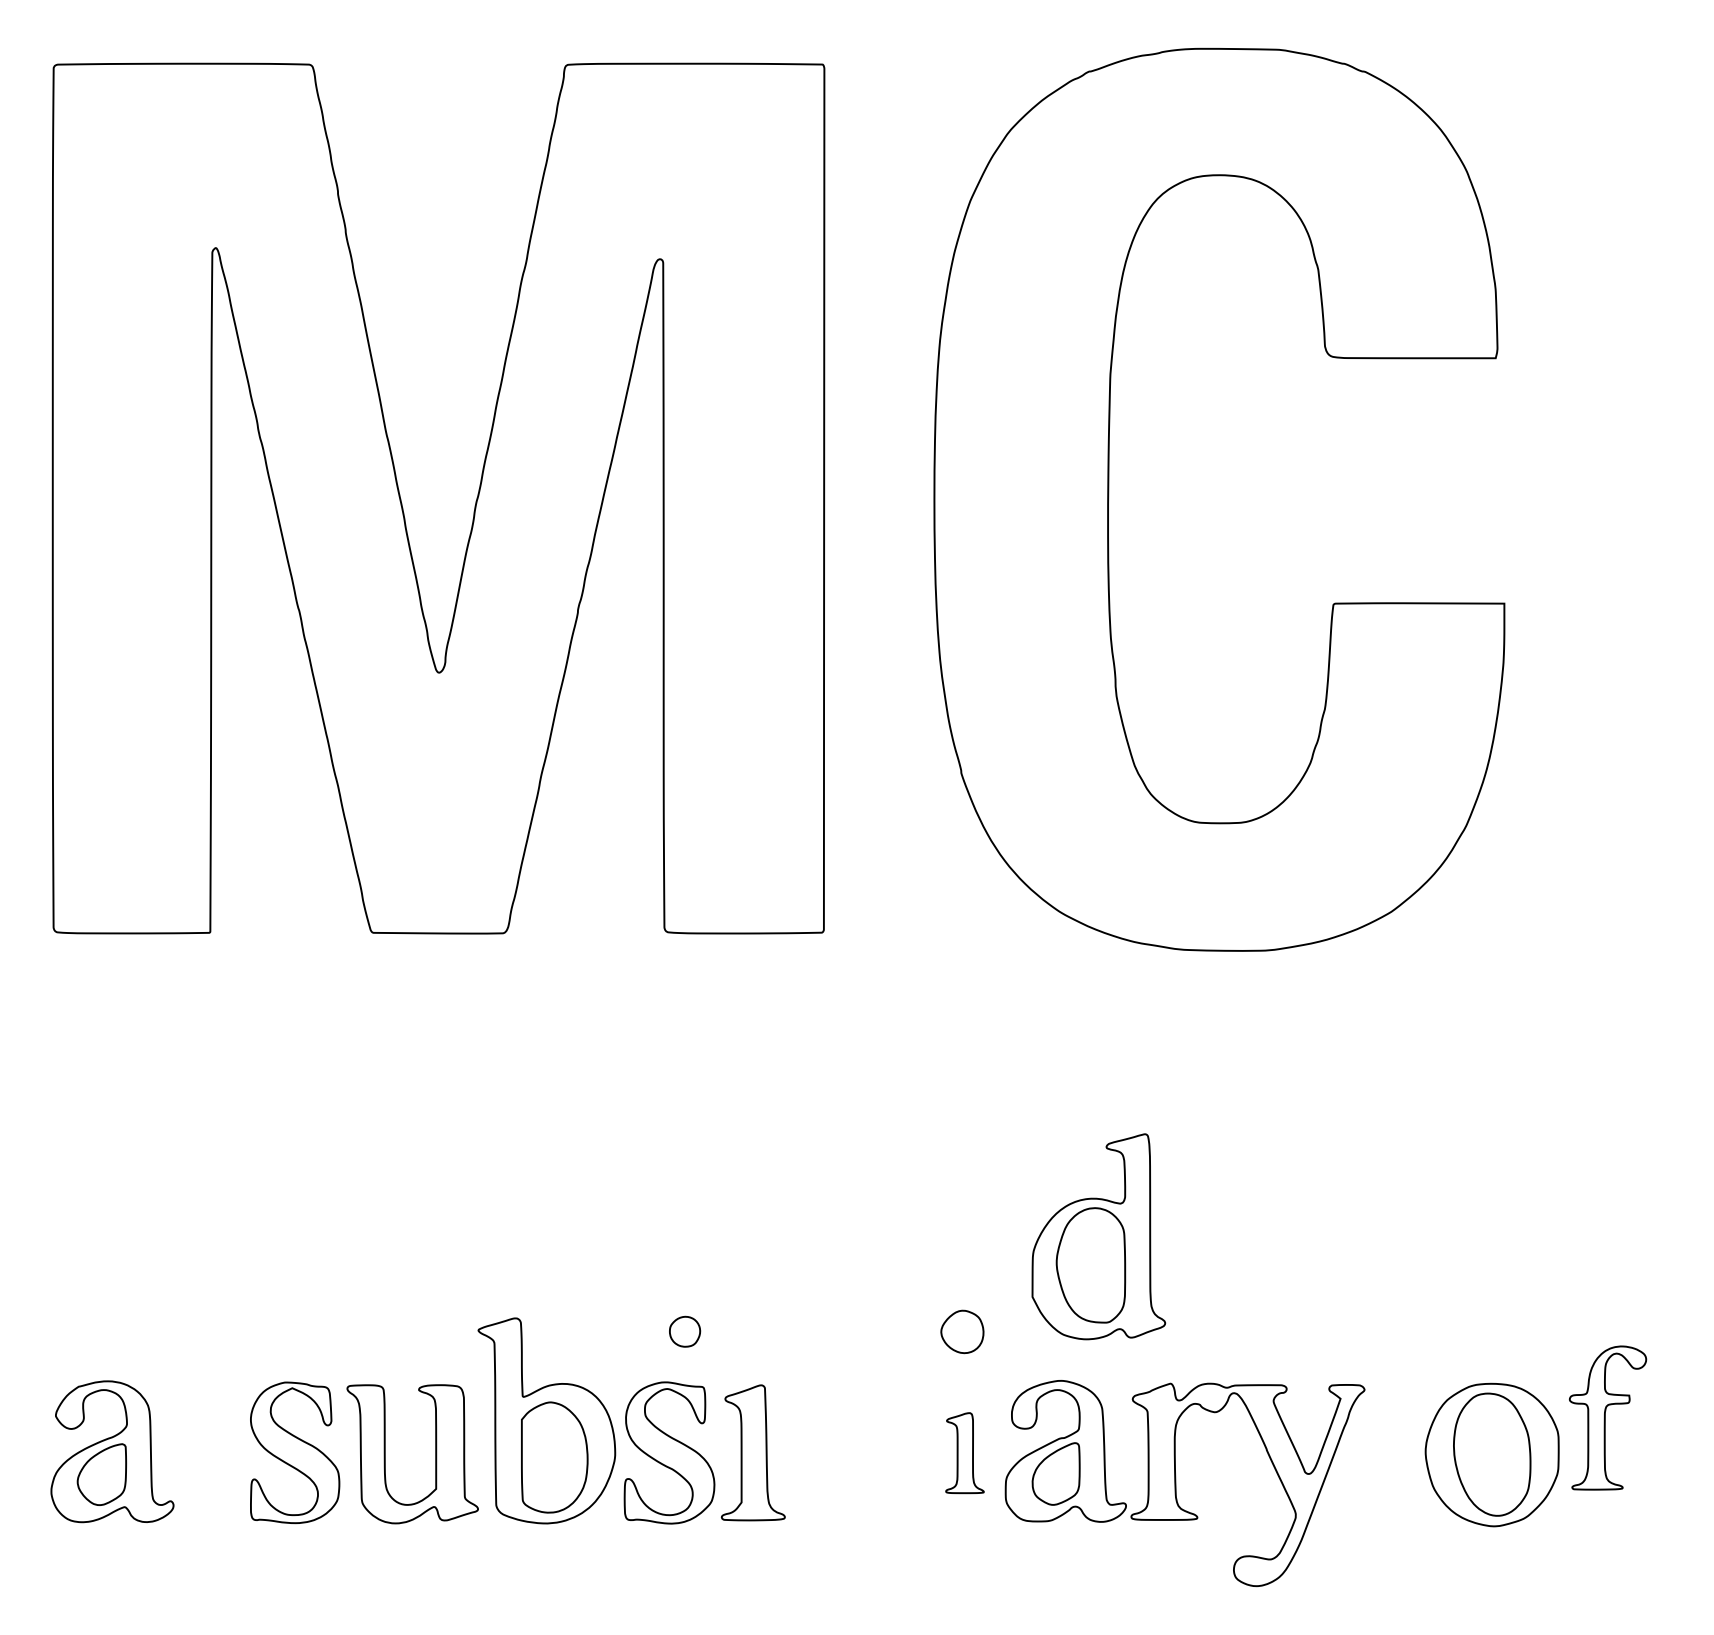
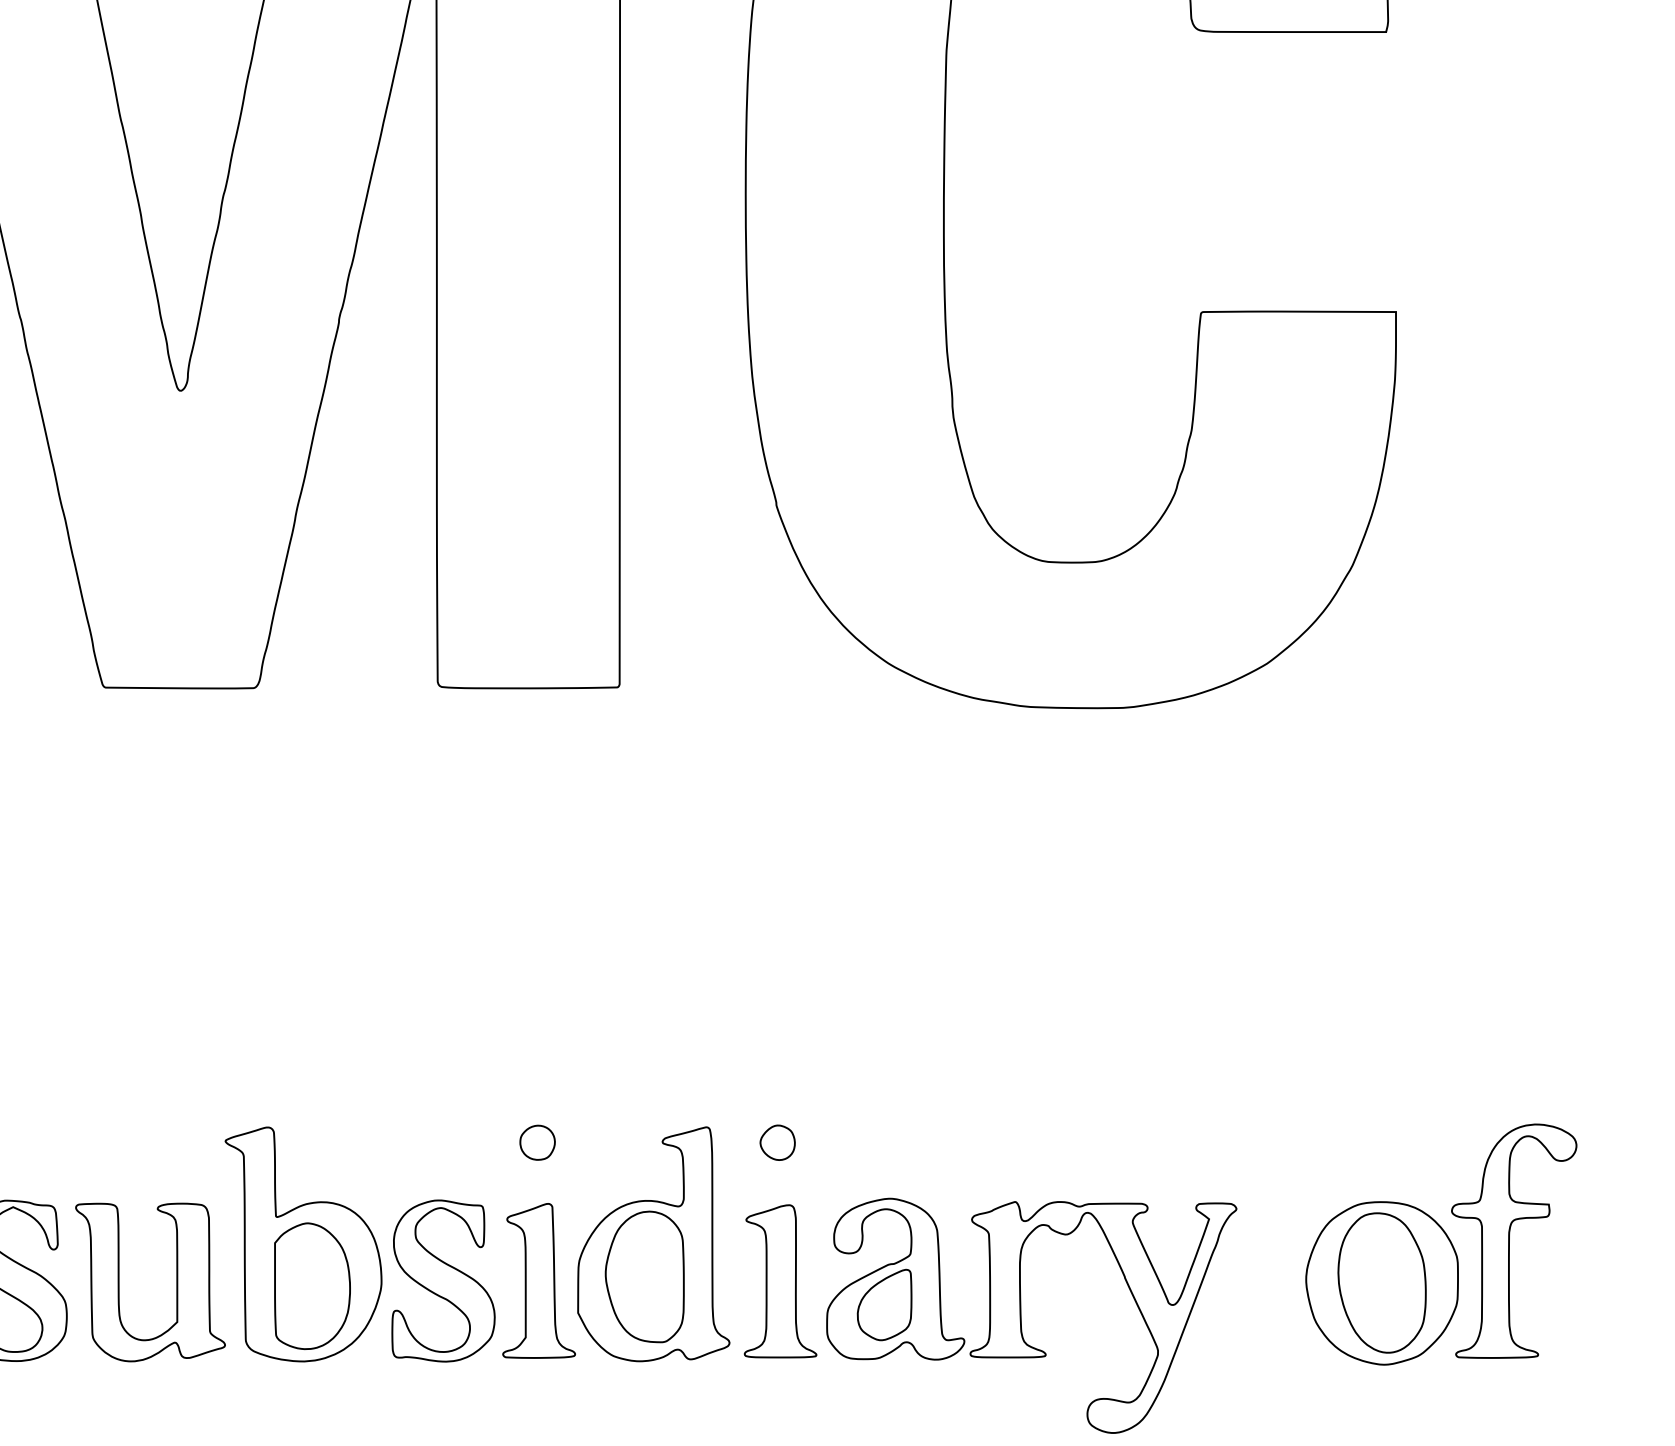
part: (1098, 1236) -> (653, 1243), moved
part: (685, 1331) -> (538, 1142), moved
part: (962, 1331) -> (777, 1142), size x0.71
part: (1607, 1417) -> (1513, 1240), size x1.43
part: (964, 1452) -> (780, 1280), size x1.67

